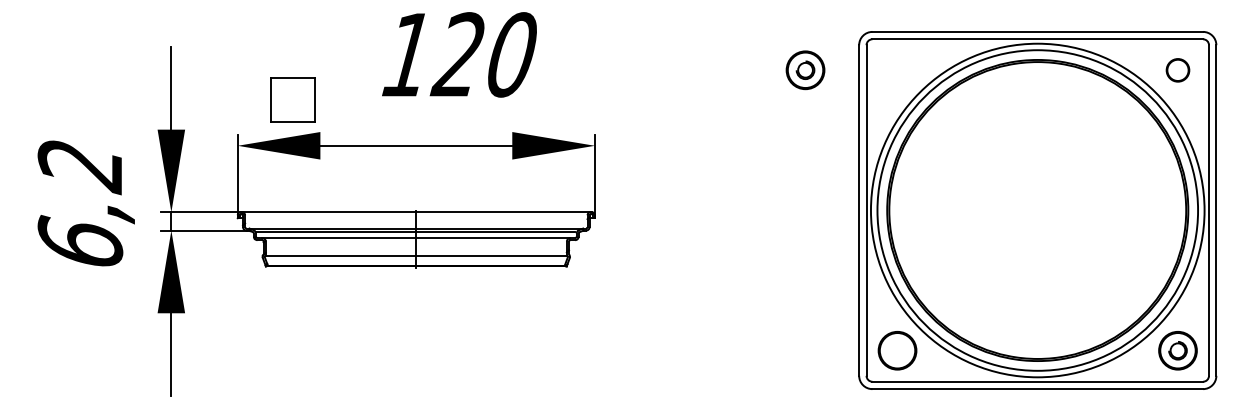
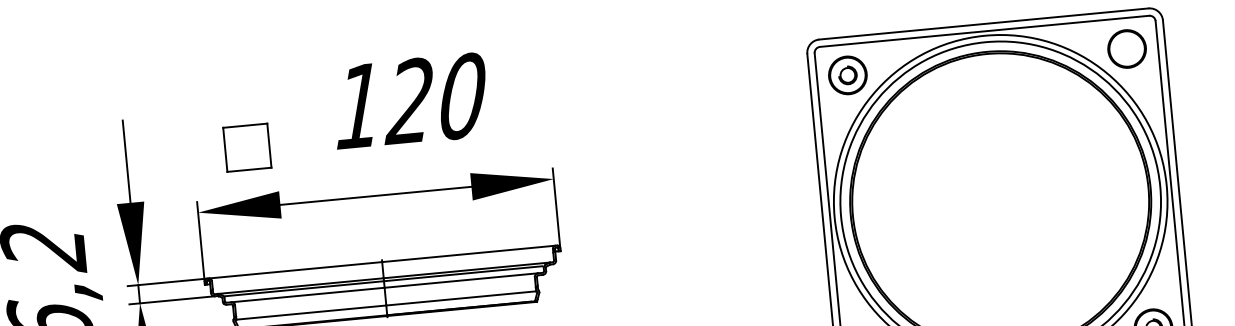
part: (805, 70) -> (847, 75), moved
part: (1177, 70) -> (1126, 49), size x1.67
part: (292, 99) -> (246, 147), moved

